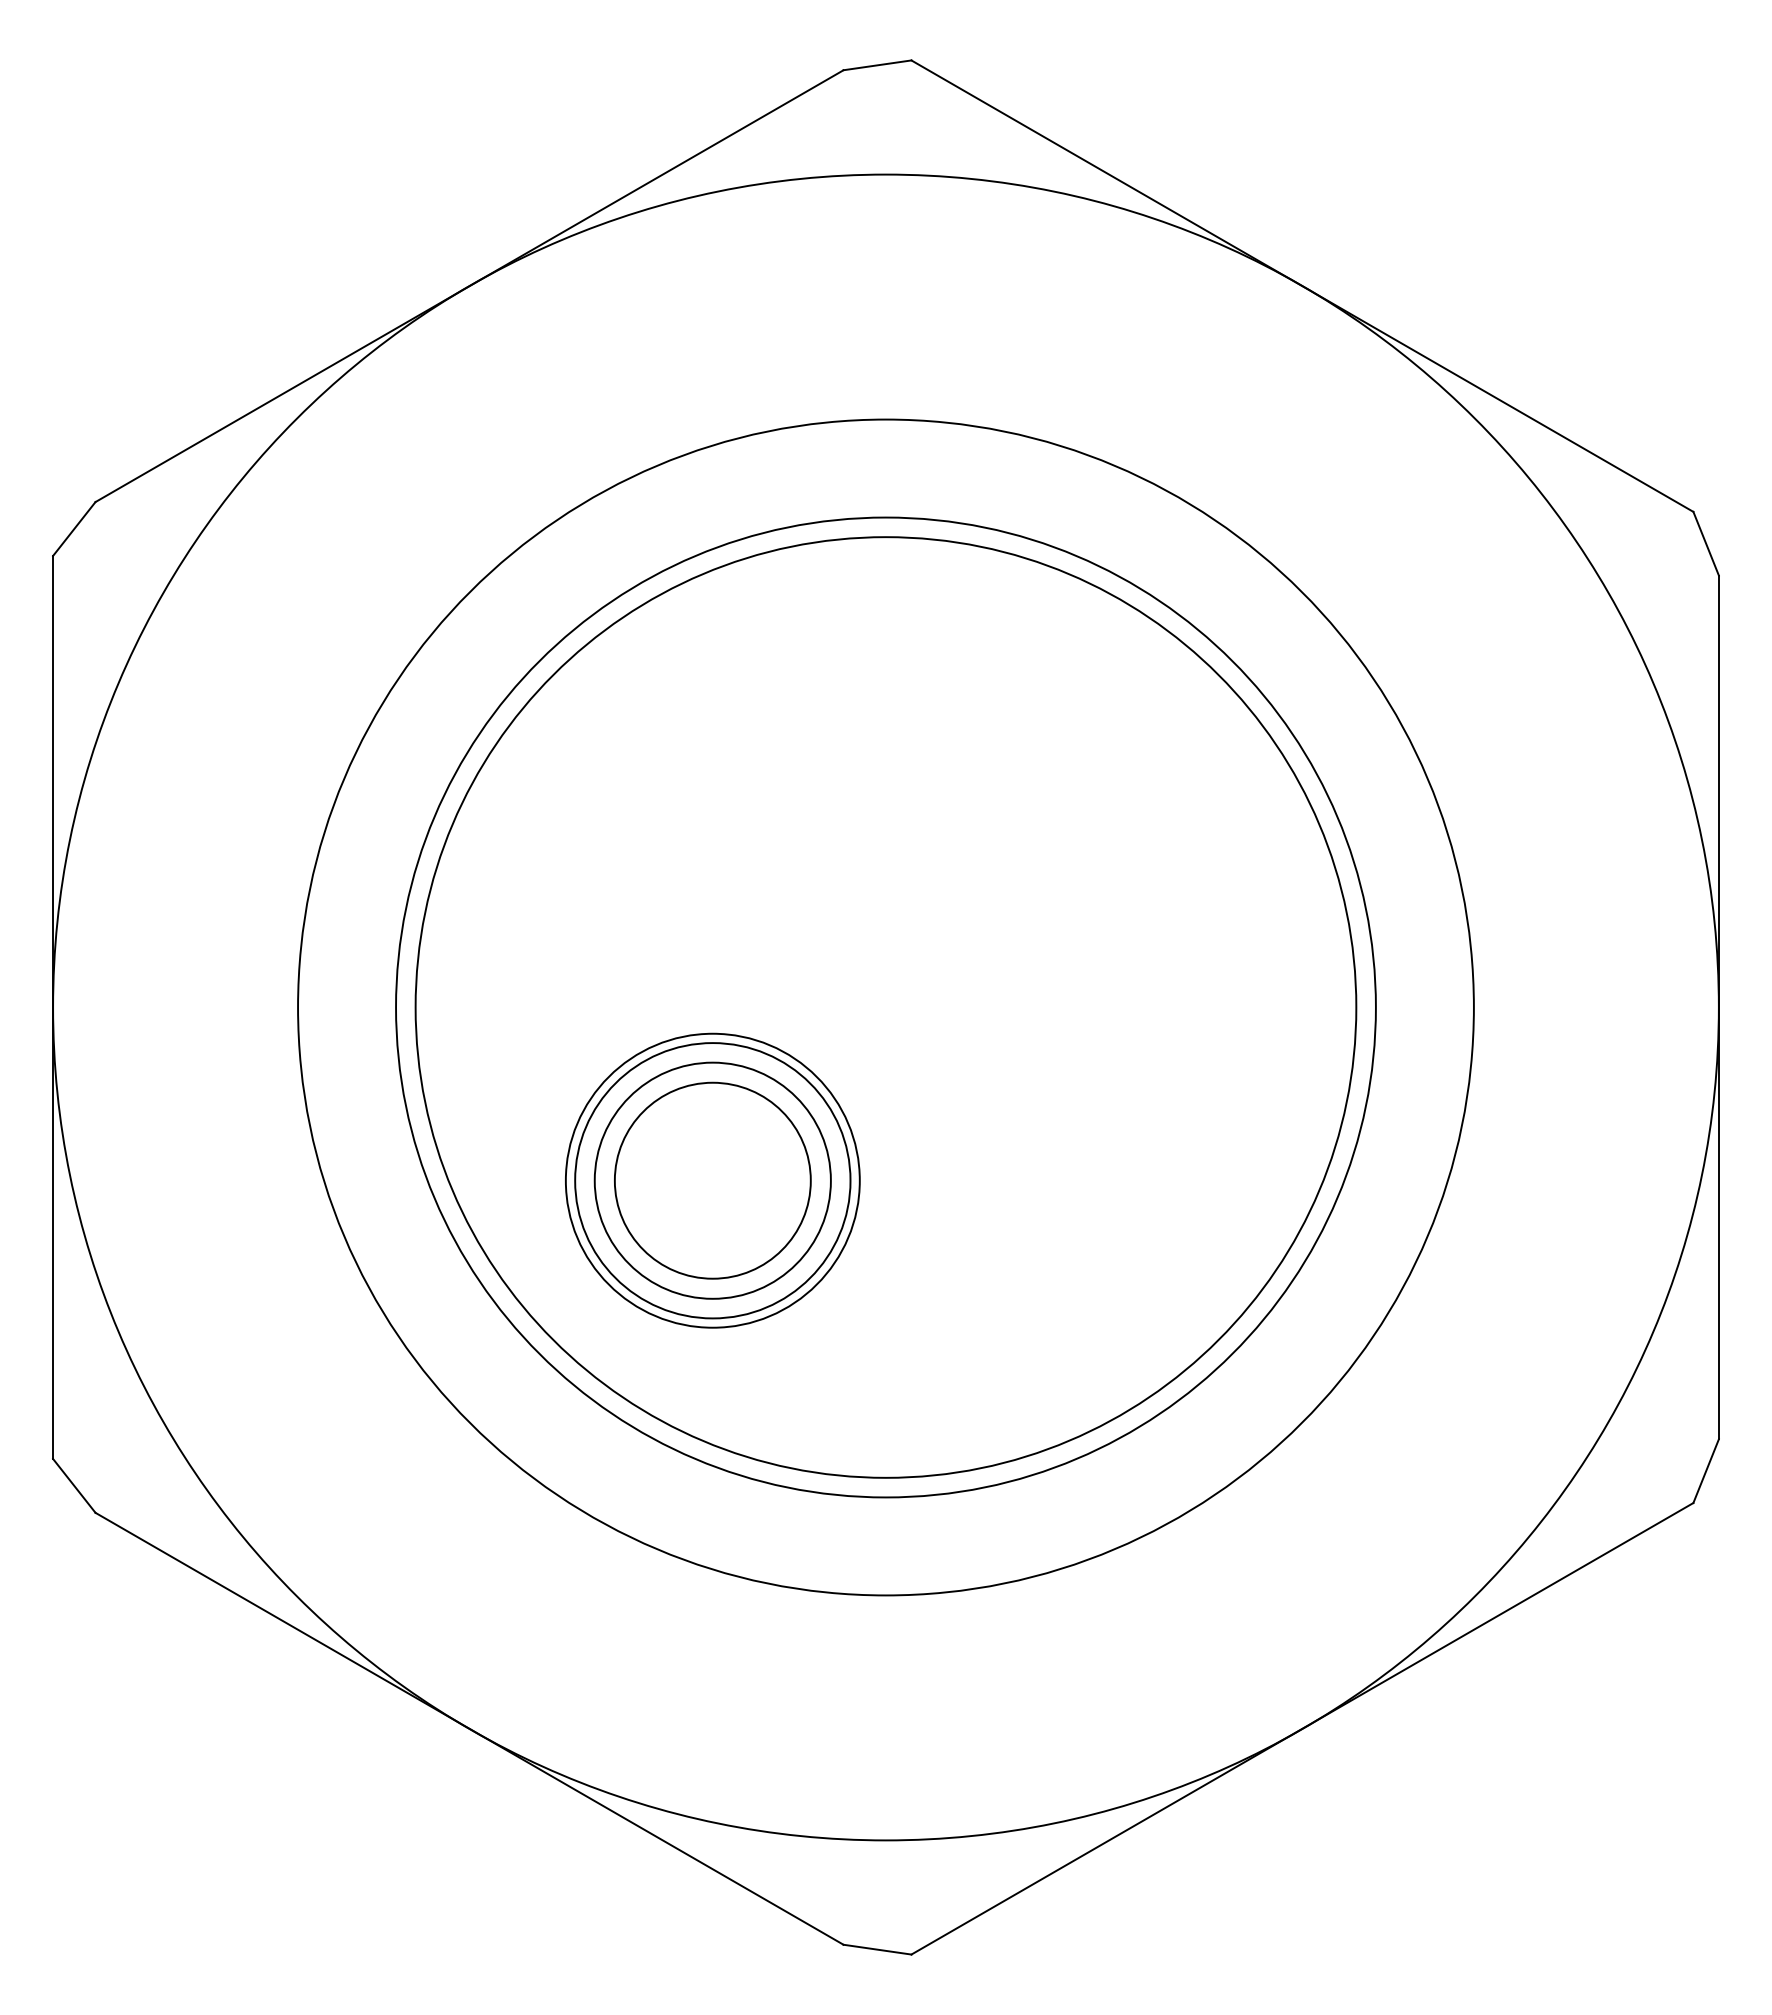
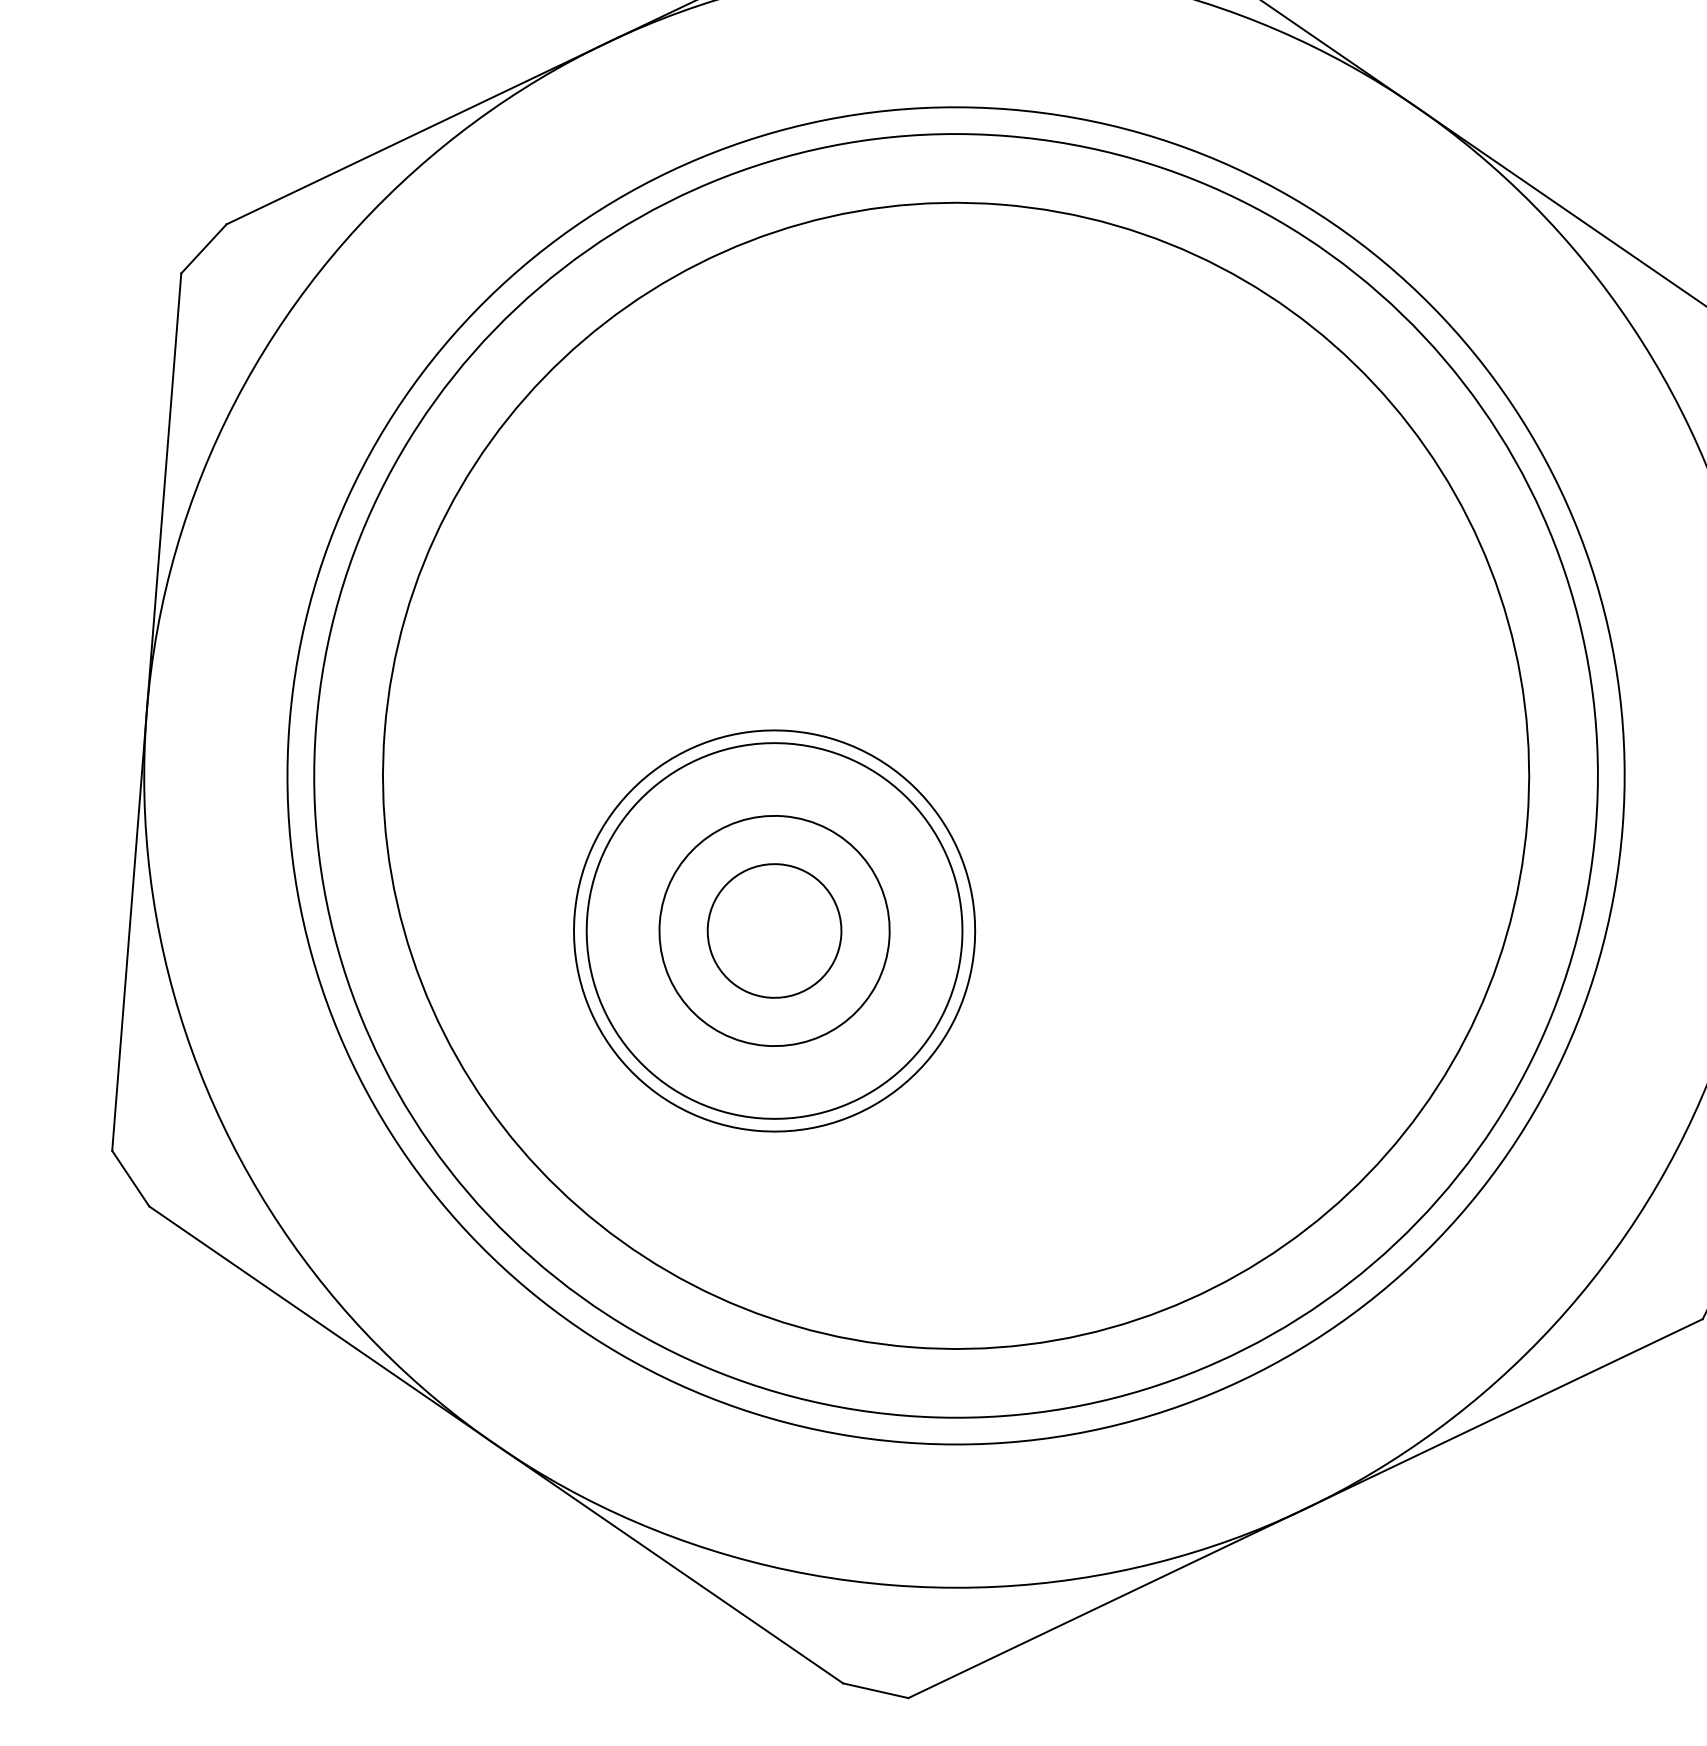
circle: (885, 1007) -> (955, 775), size x1.4
circle: (885, 1007) -> (955, 775), size x1.4
circle: (712, 1180) -> (774, 930), size x0.7
circle: (712, 1180) -> (774, 930), size x1.4
circle: (712, 1180) -> (774, 930), size x1.4

